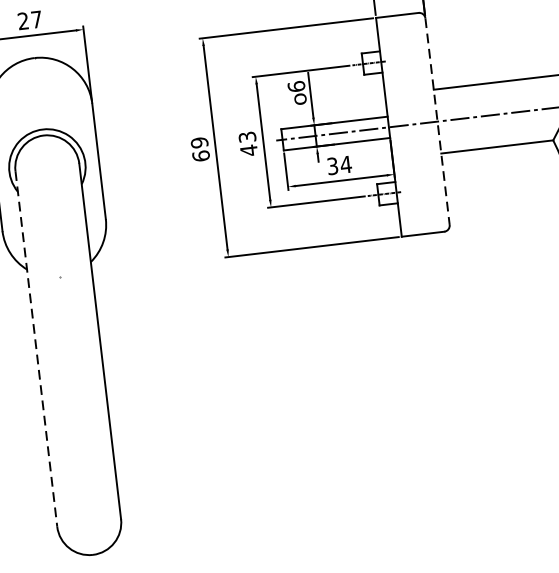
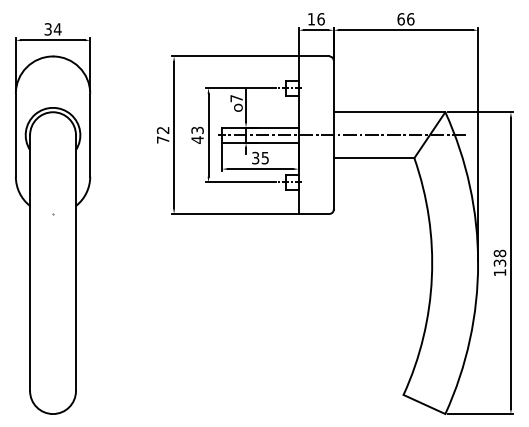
text: (29, 20) -> (52, 29), 27 -> 34
text: (296, 86) -> (236, 98), 6 -> 7
line: (437, 122) -> (333, 135), dashed -> solid
text: (199, 148) -> (162, 134), 69 -> 72
text: (346, 165) -> (265, 158), 34 -> 35
line: (37, 349) -> (30, 263), dashed -> solid

